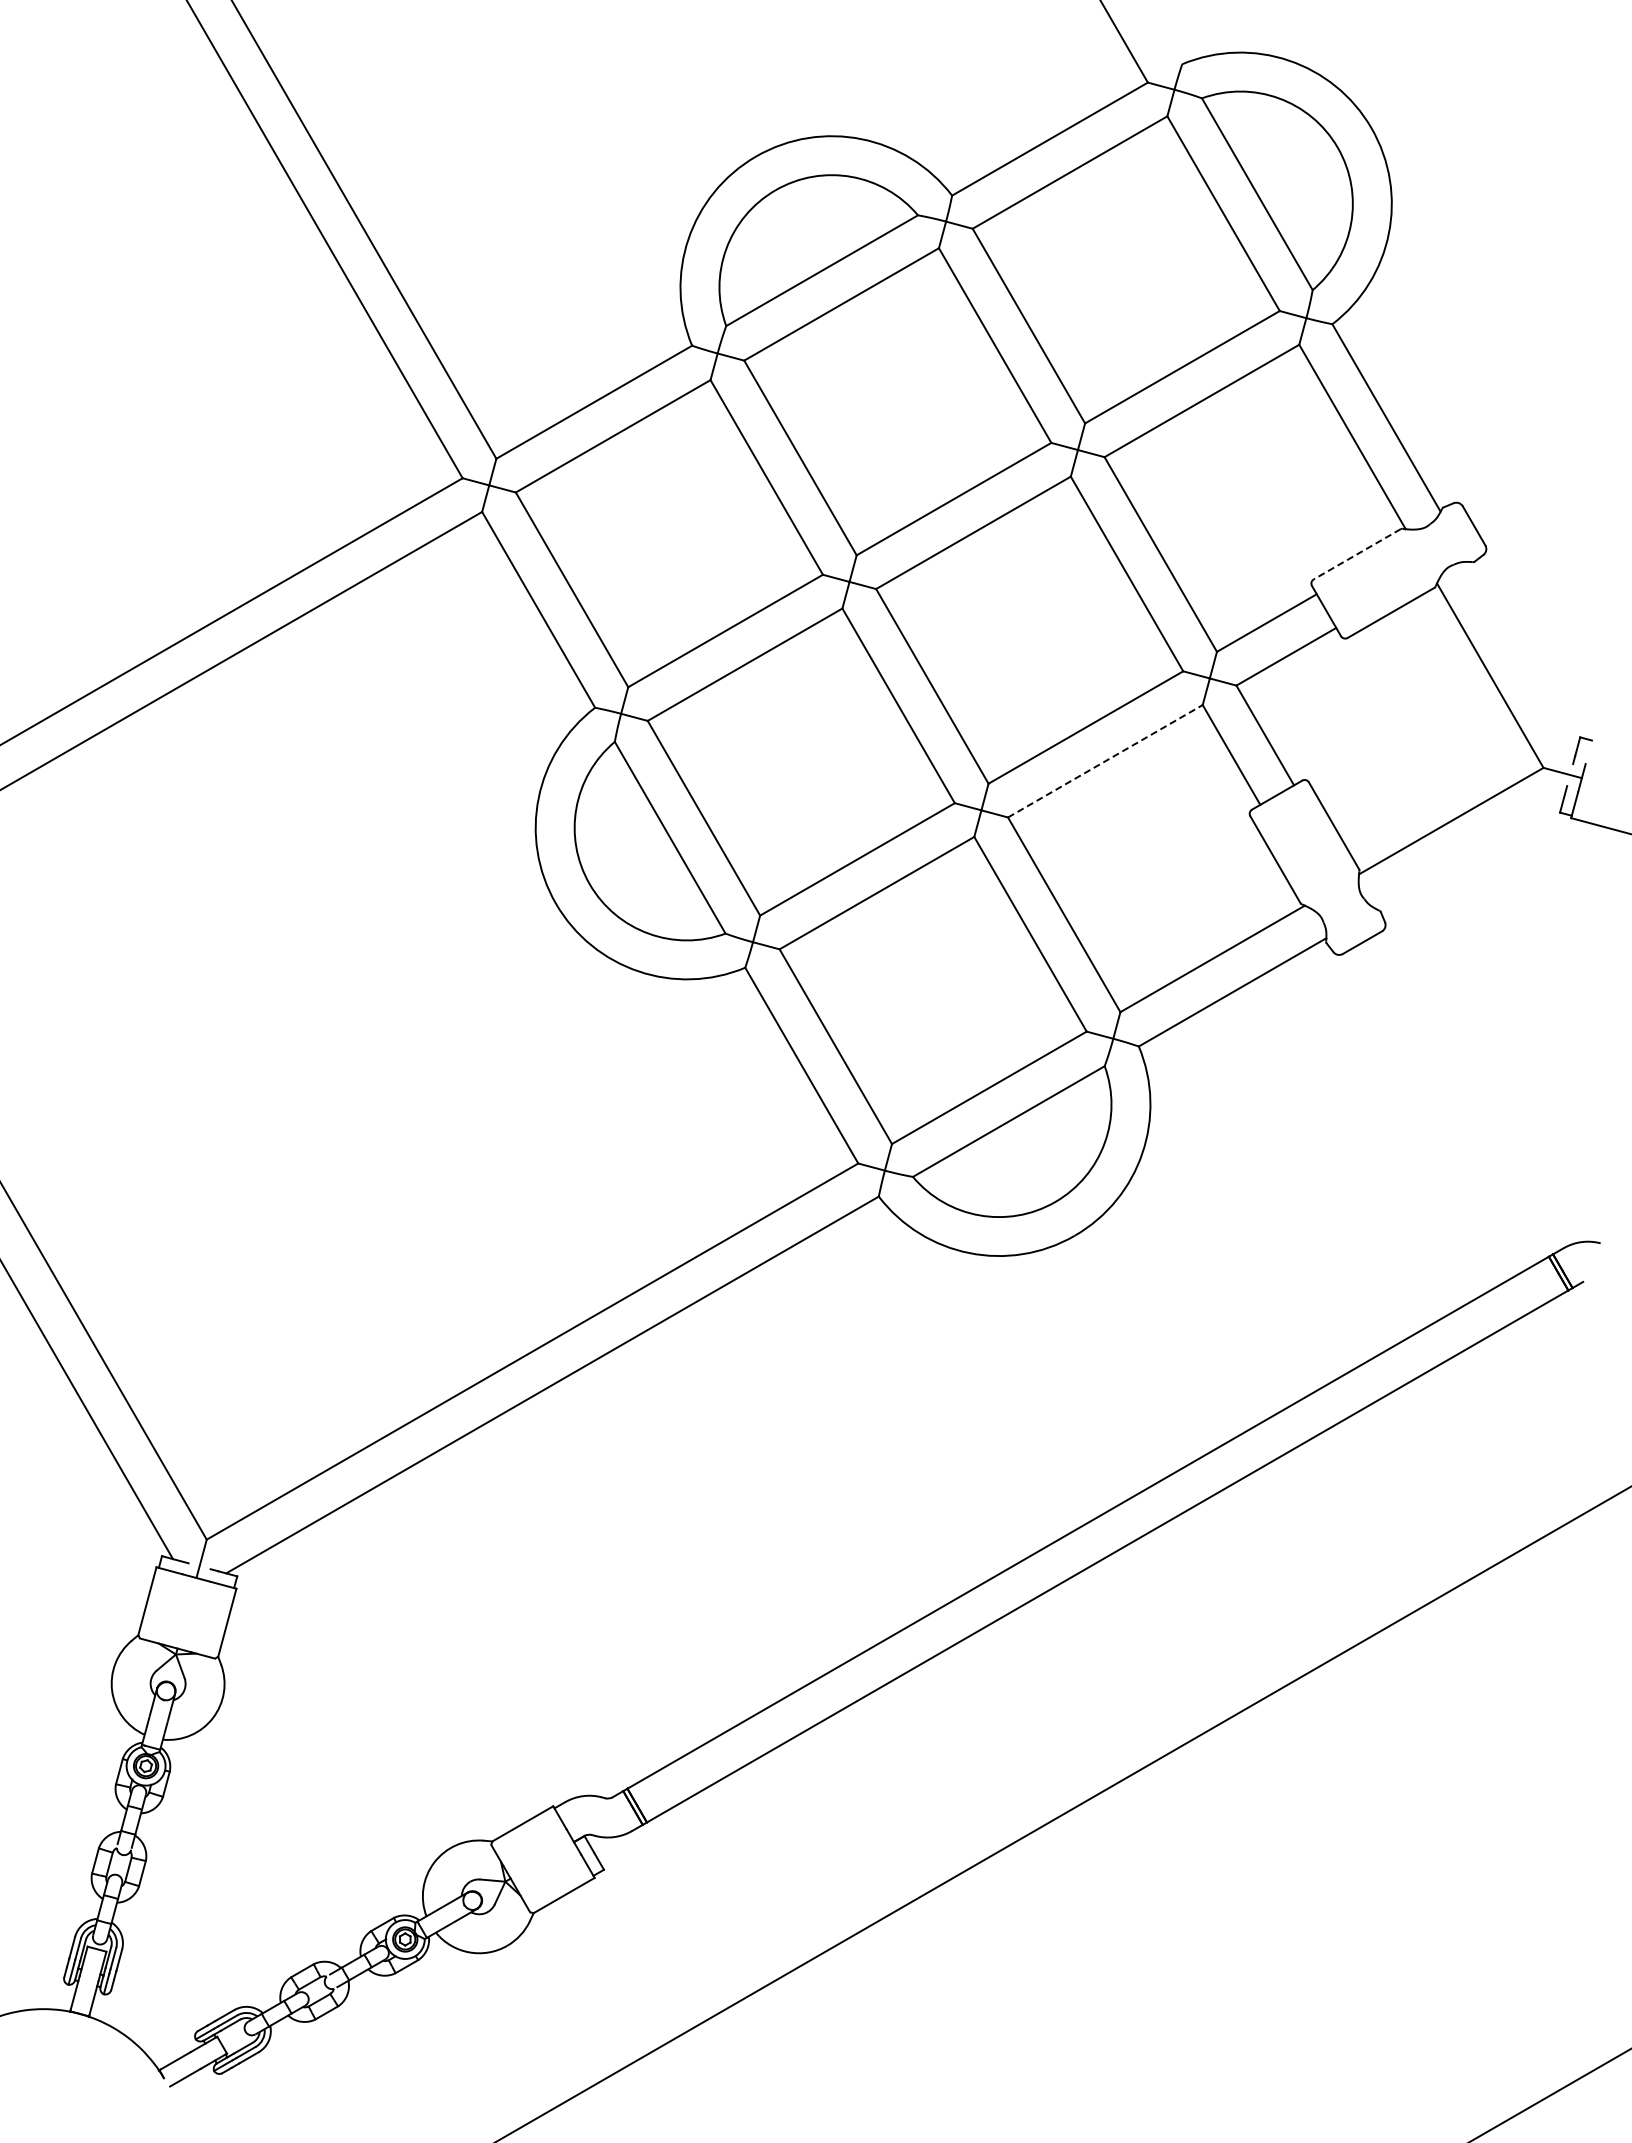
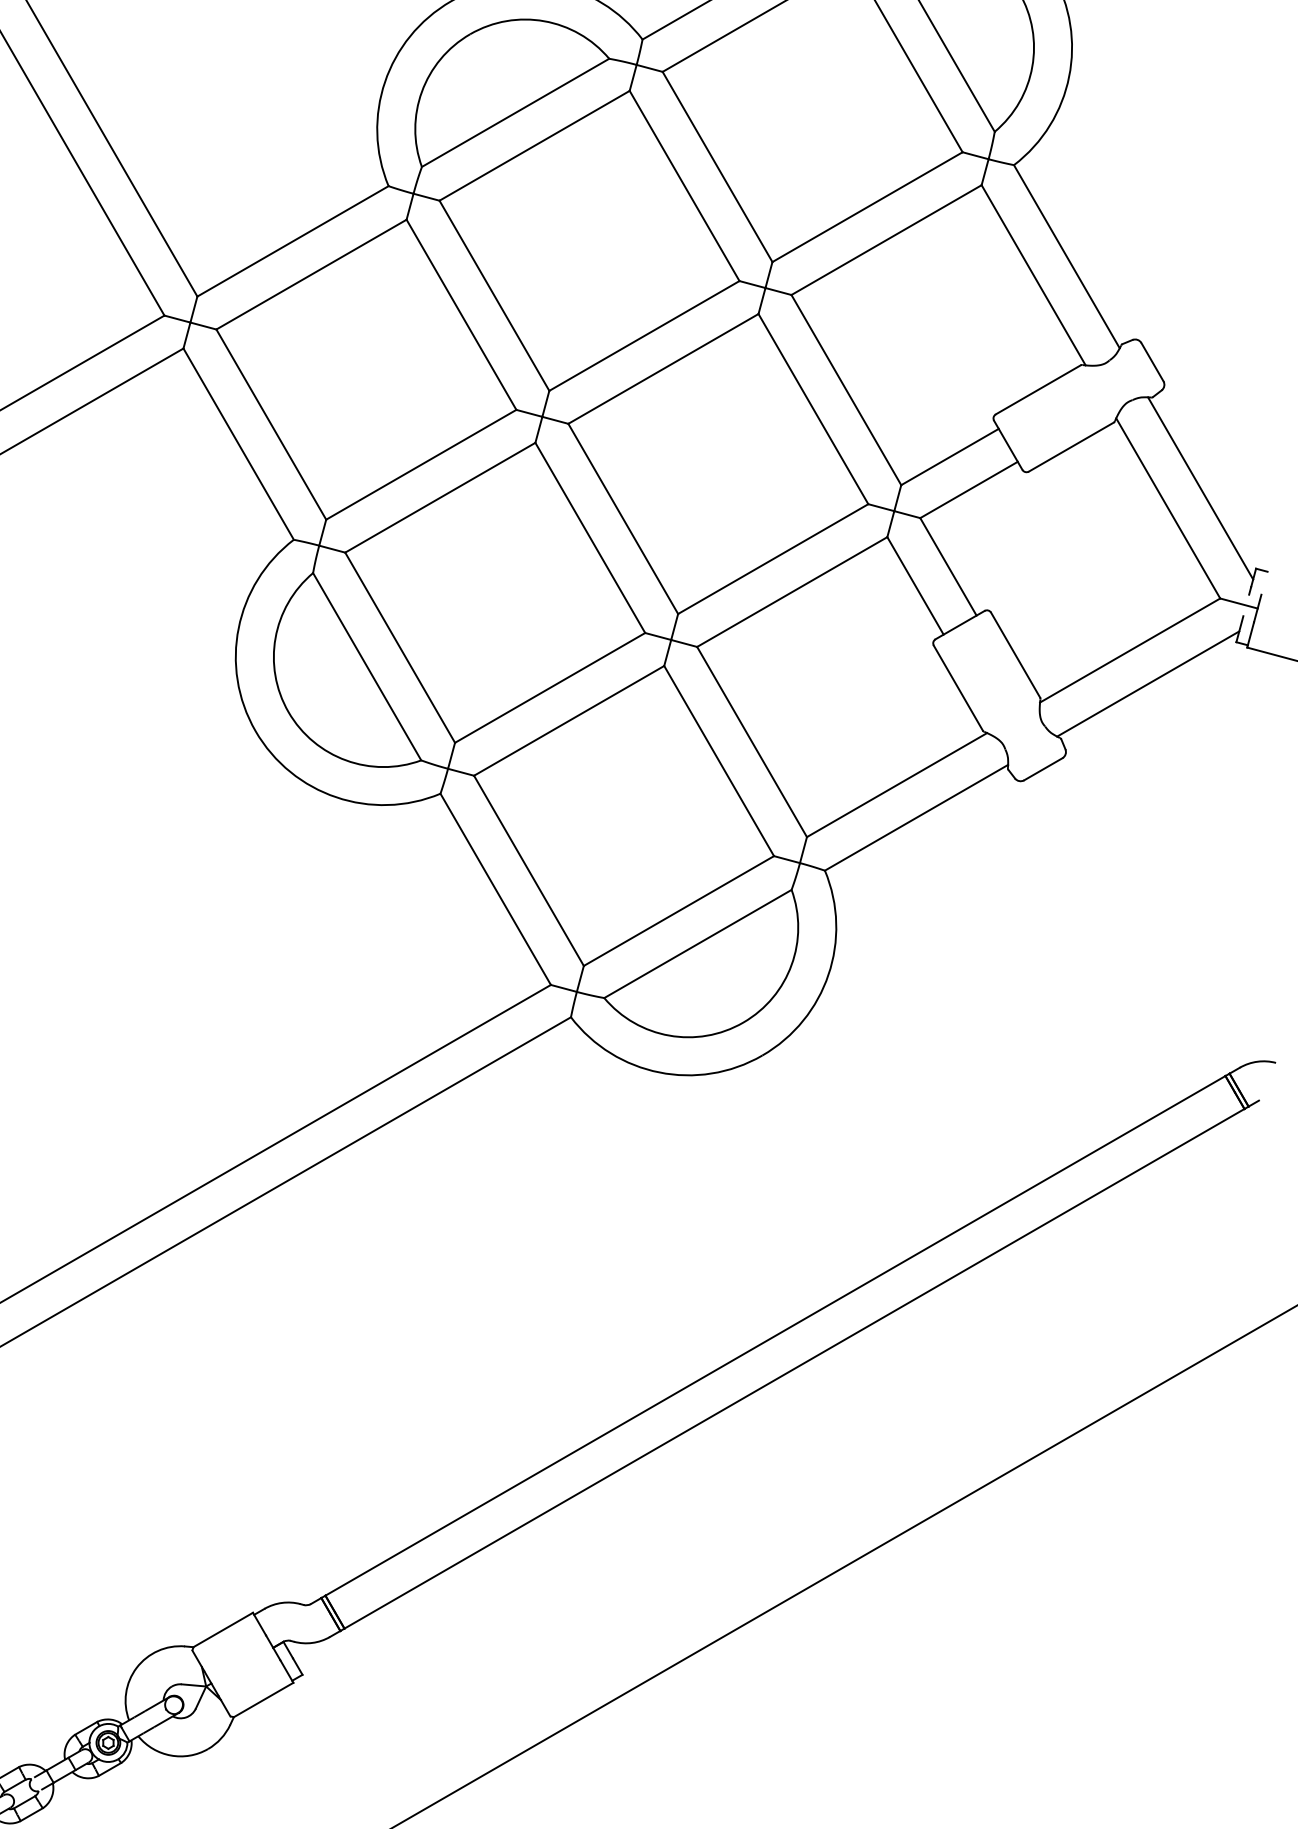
line: (1356, 554) -> (1037, 390), dashed -> solid
line: (1523, 654) -> (1200, 487), added
line: (1105, 761) -> (792, 592), dashed -> solid
line: (1469, 855) -> (1147, 684), added

